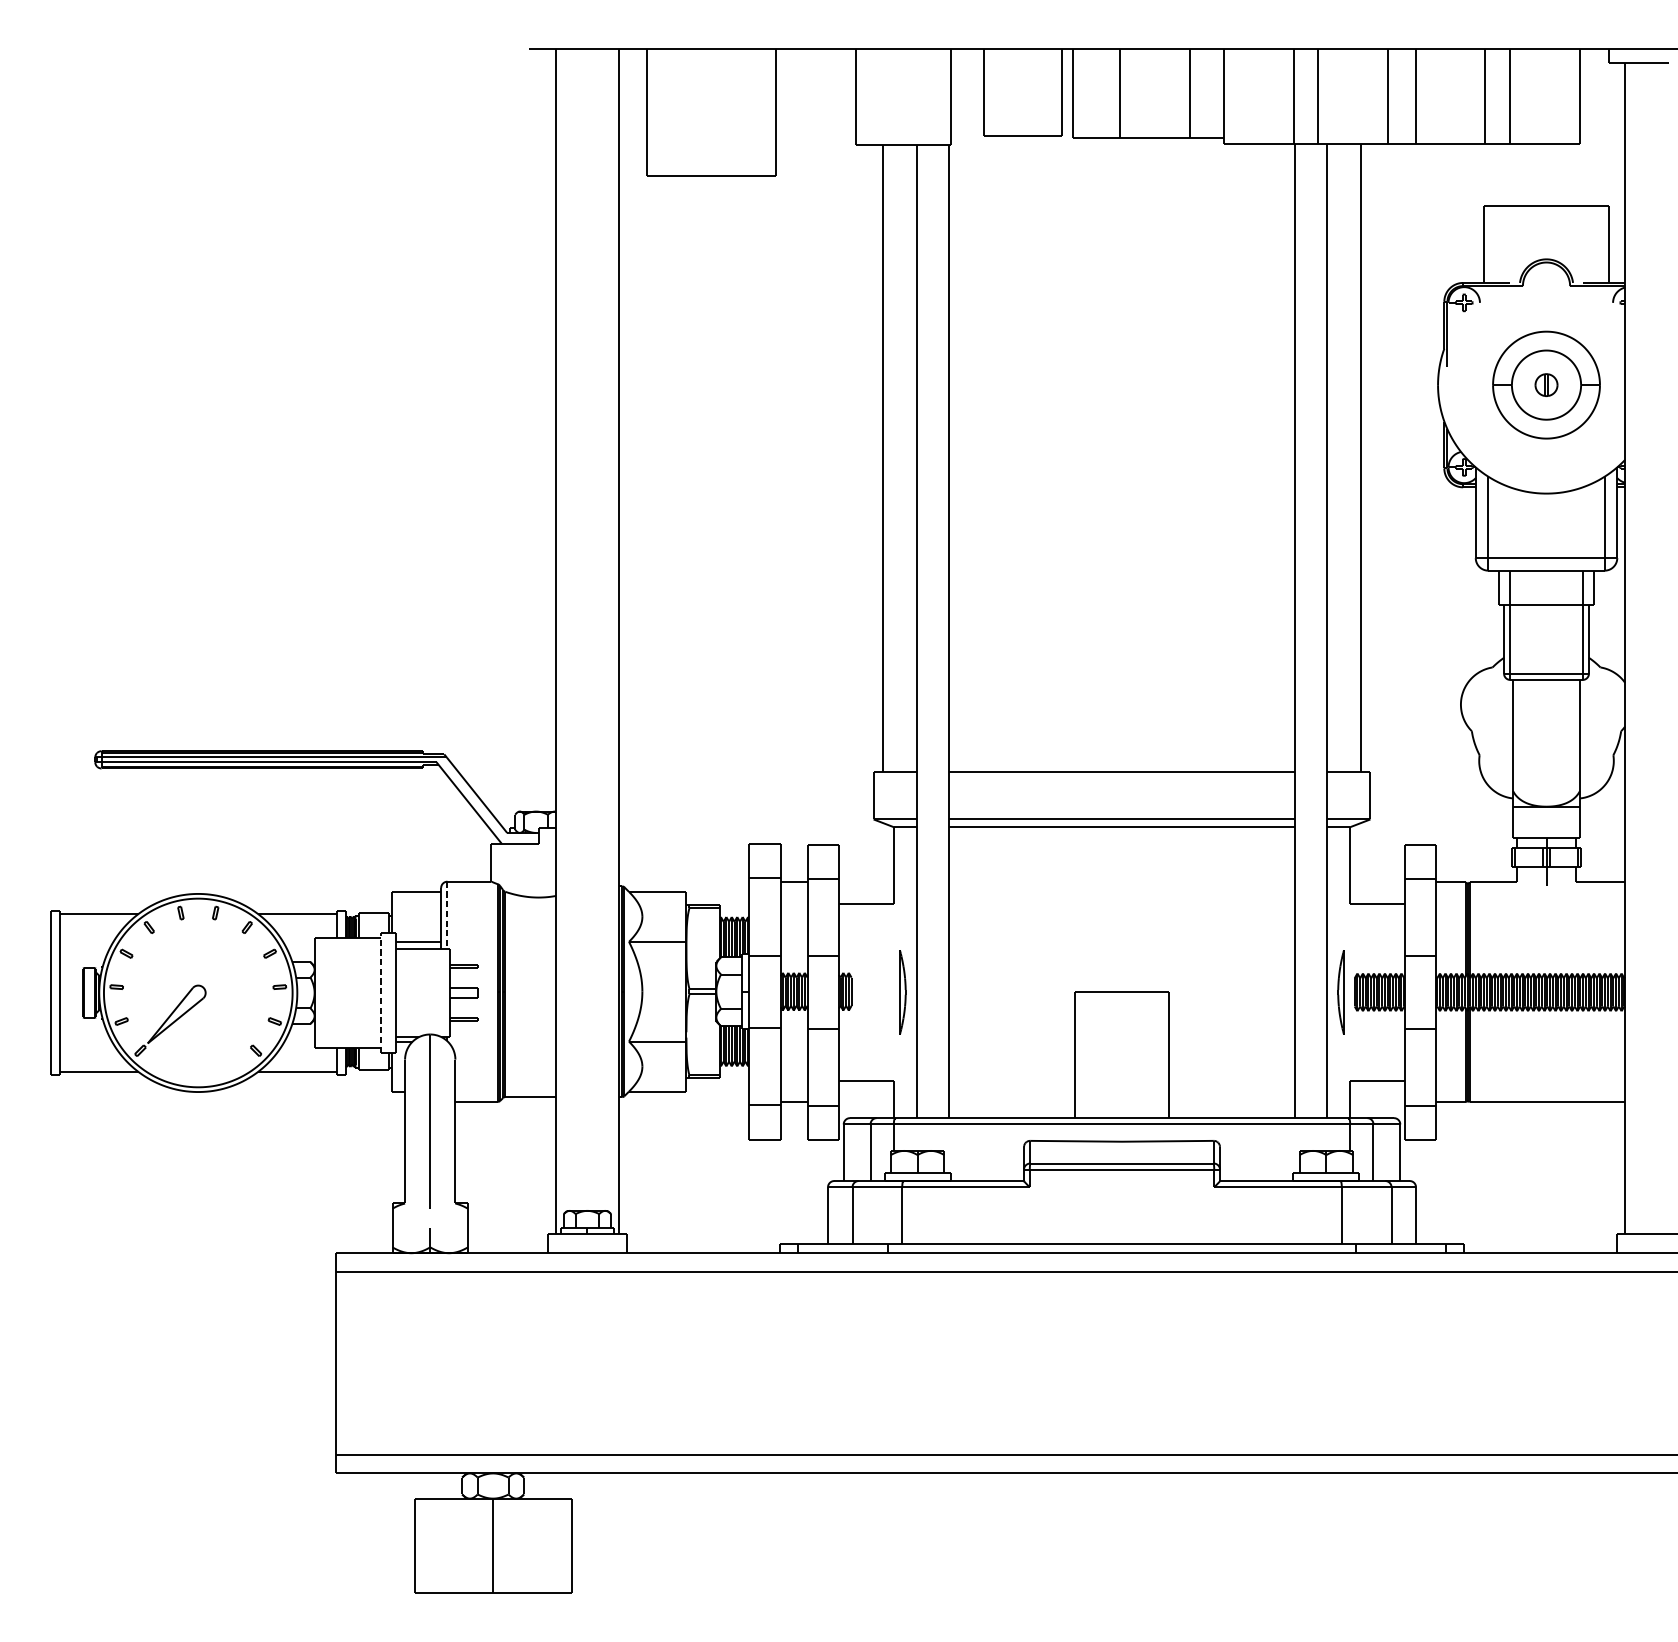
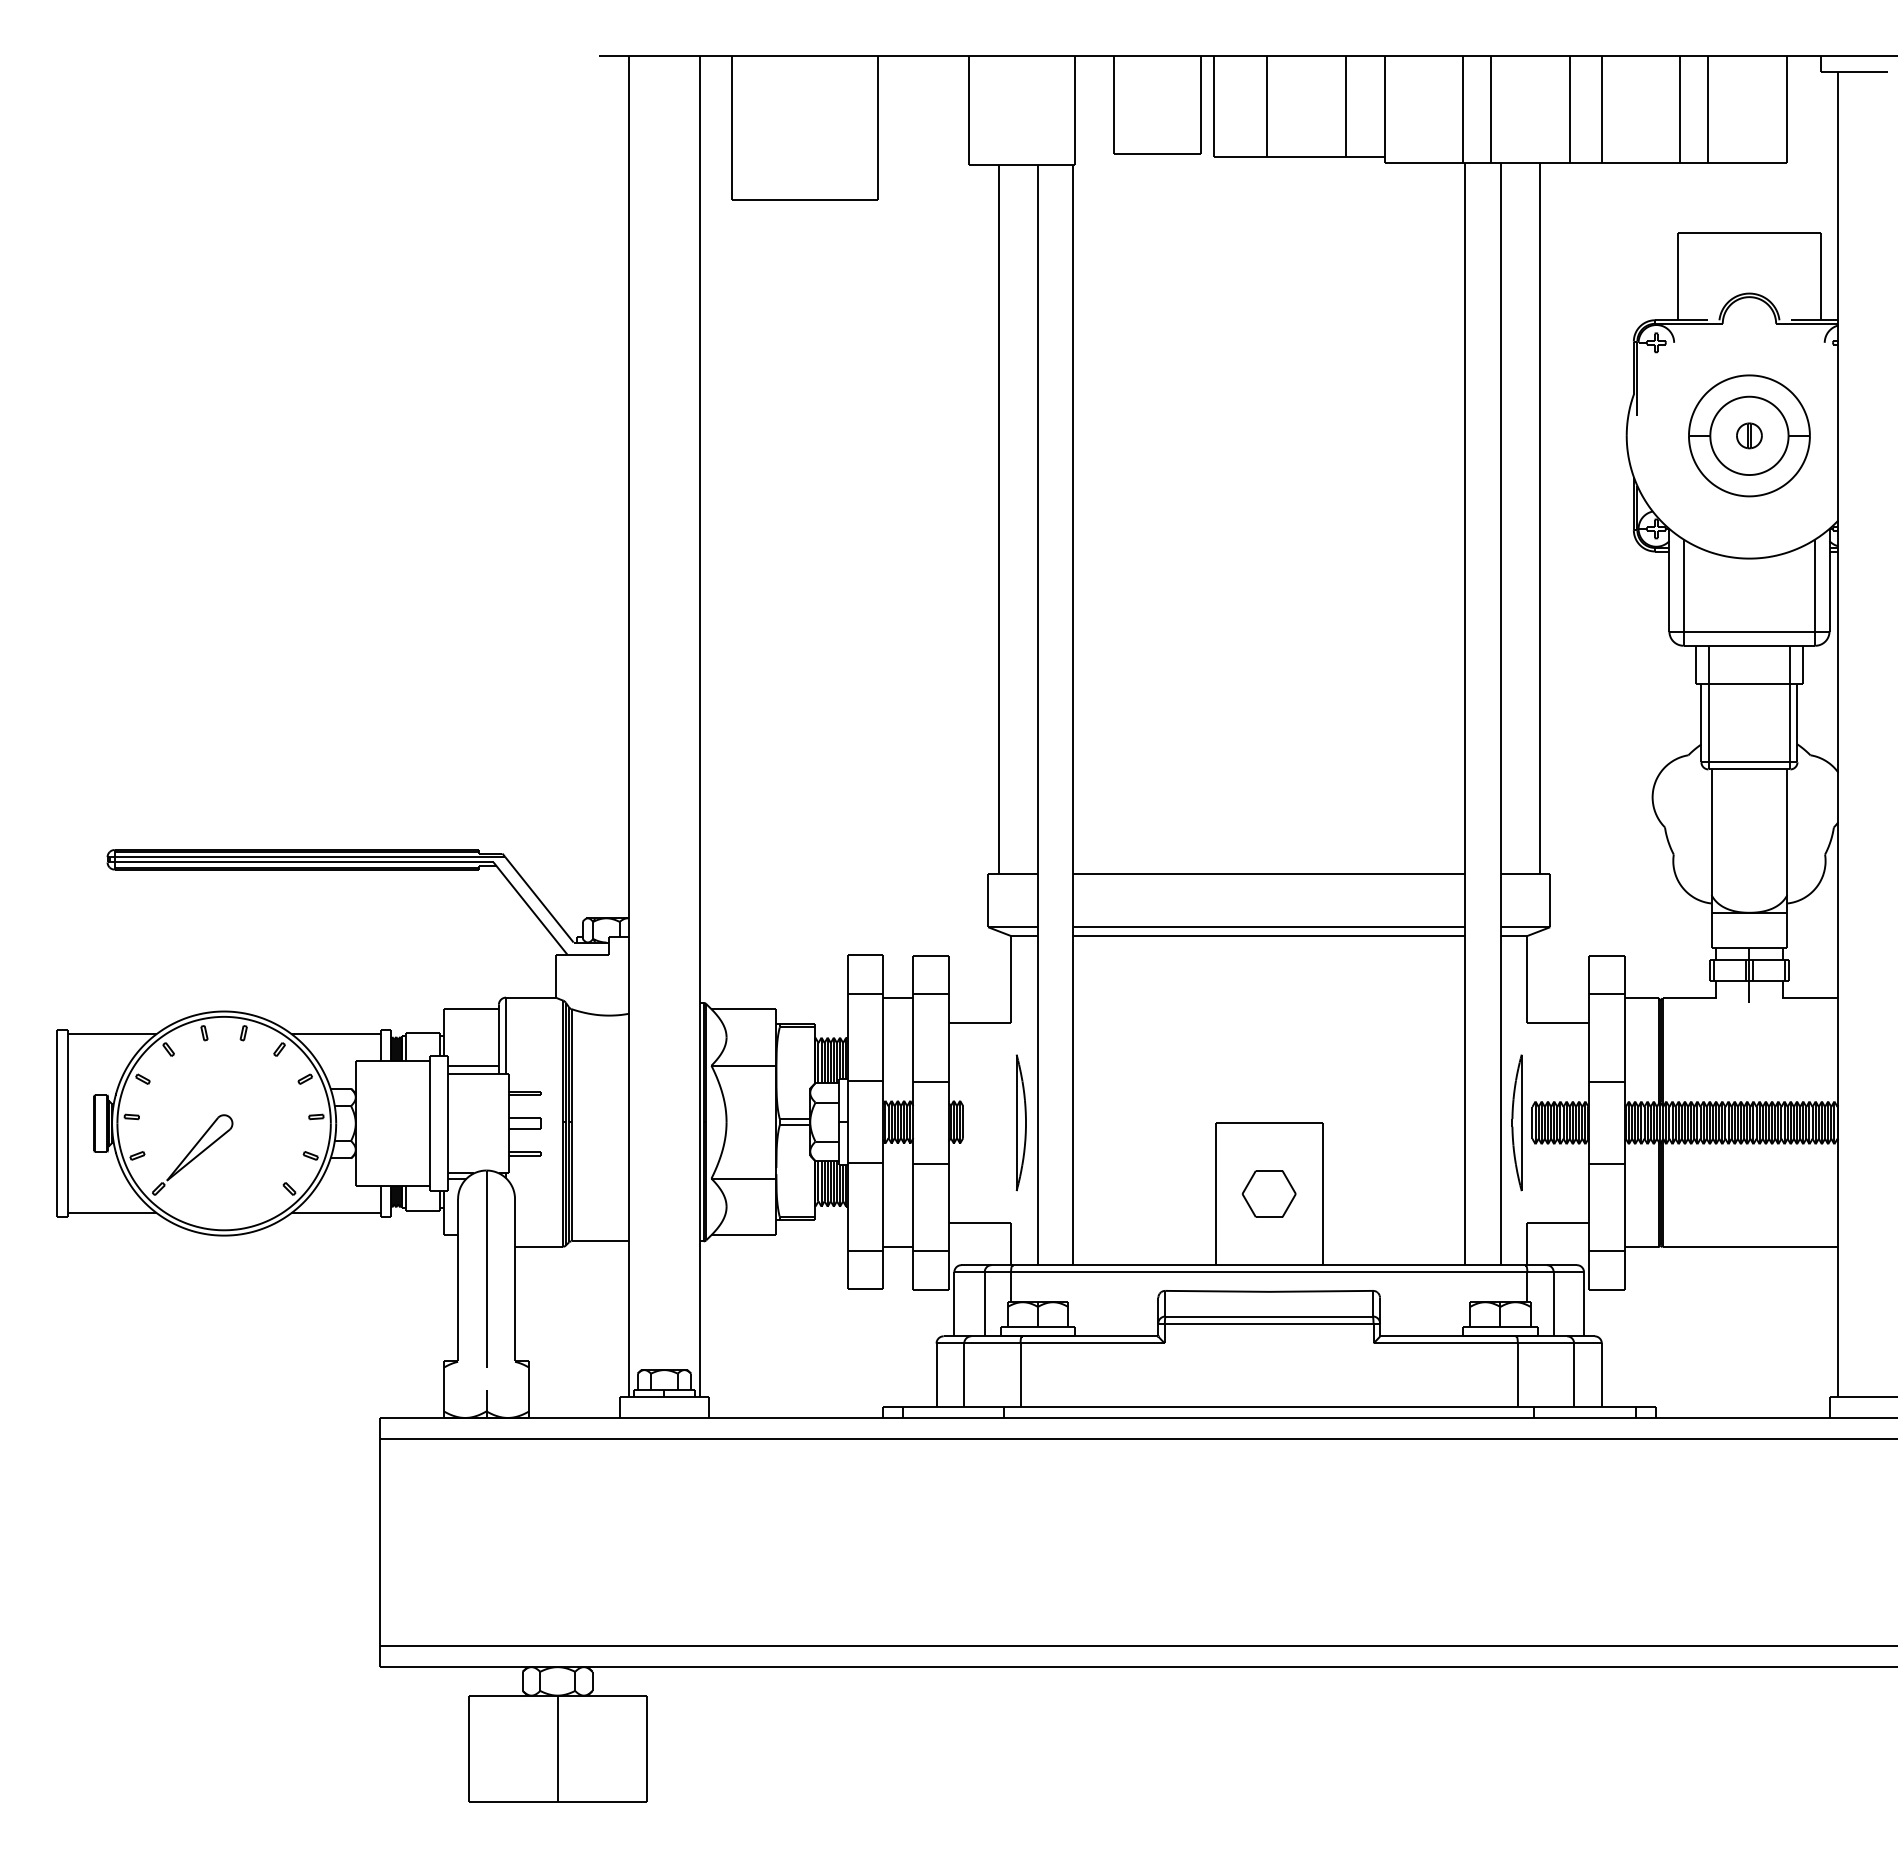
line: (447, 916) -> (506, 1036), dashed -> solid
line: (380, 992) -> (430, 1123), dashed -> solid
part: (902, 992) -> (1020, 1122), size x1.43
part: (1340, 992) -> (1516, 1122), size x1.43
part: (1121, 1054) -> (1268, 1193), added

